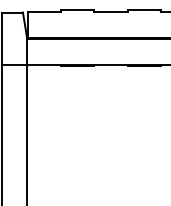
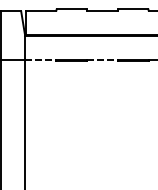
line: (44, 64) -> (41, 59), solid -> dashed
line: (110, 64) -> (102, 59), solid -> dashed

